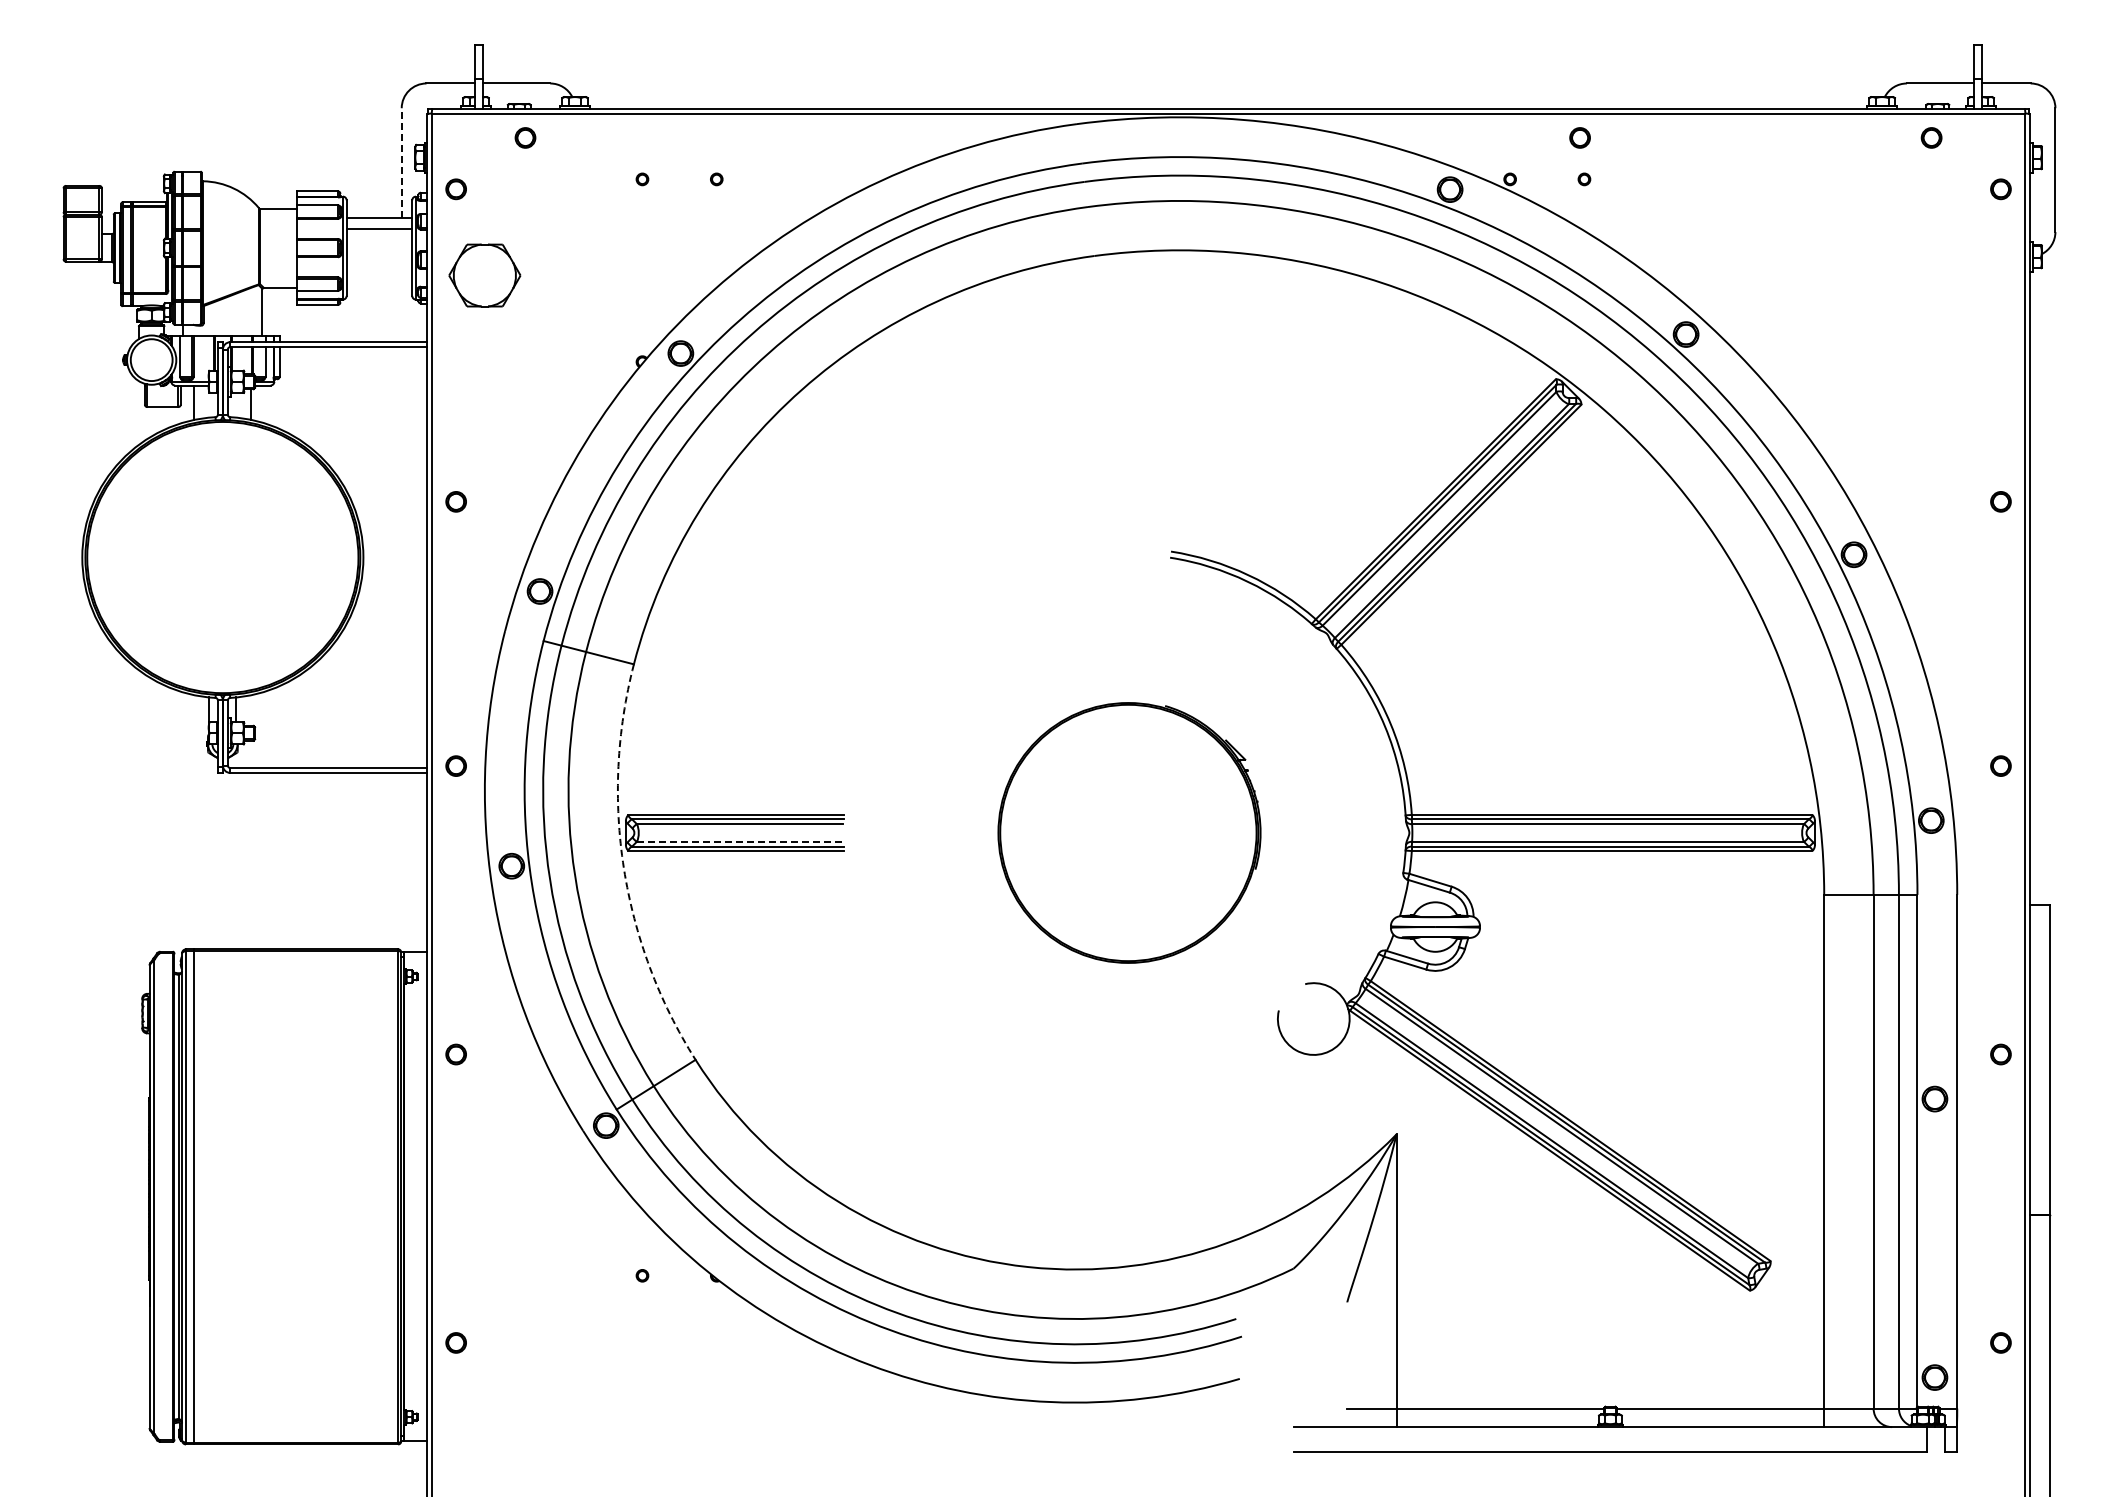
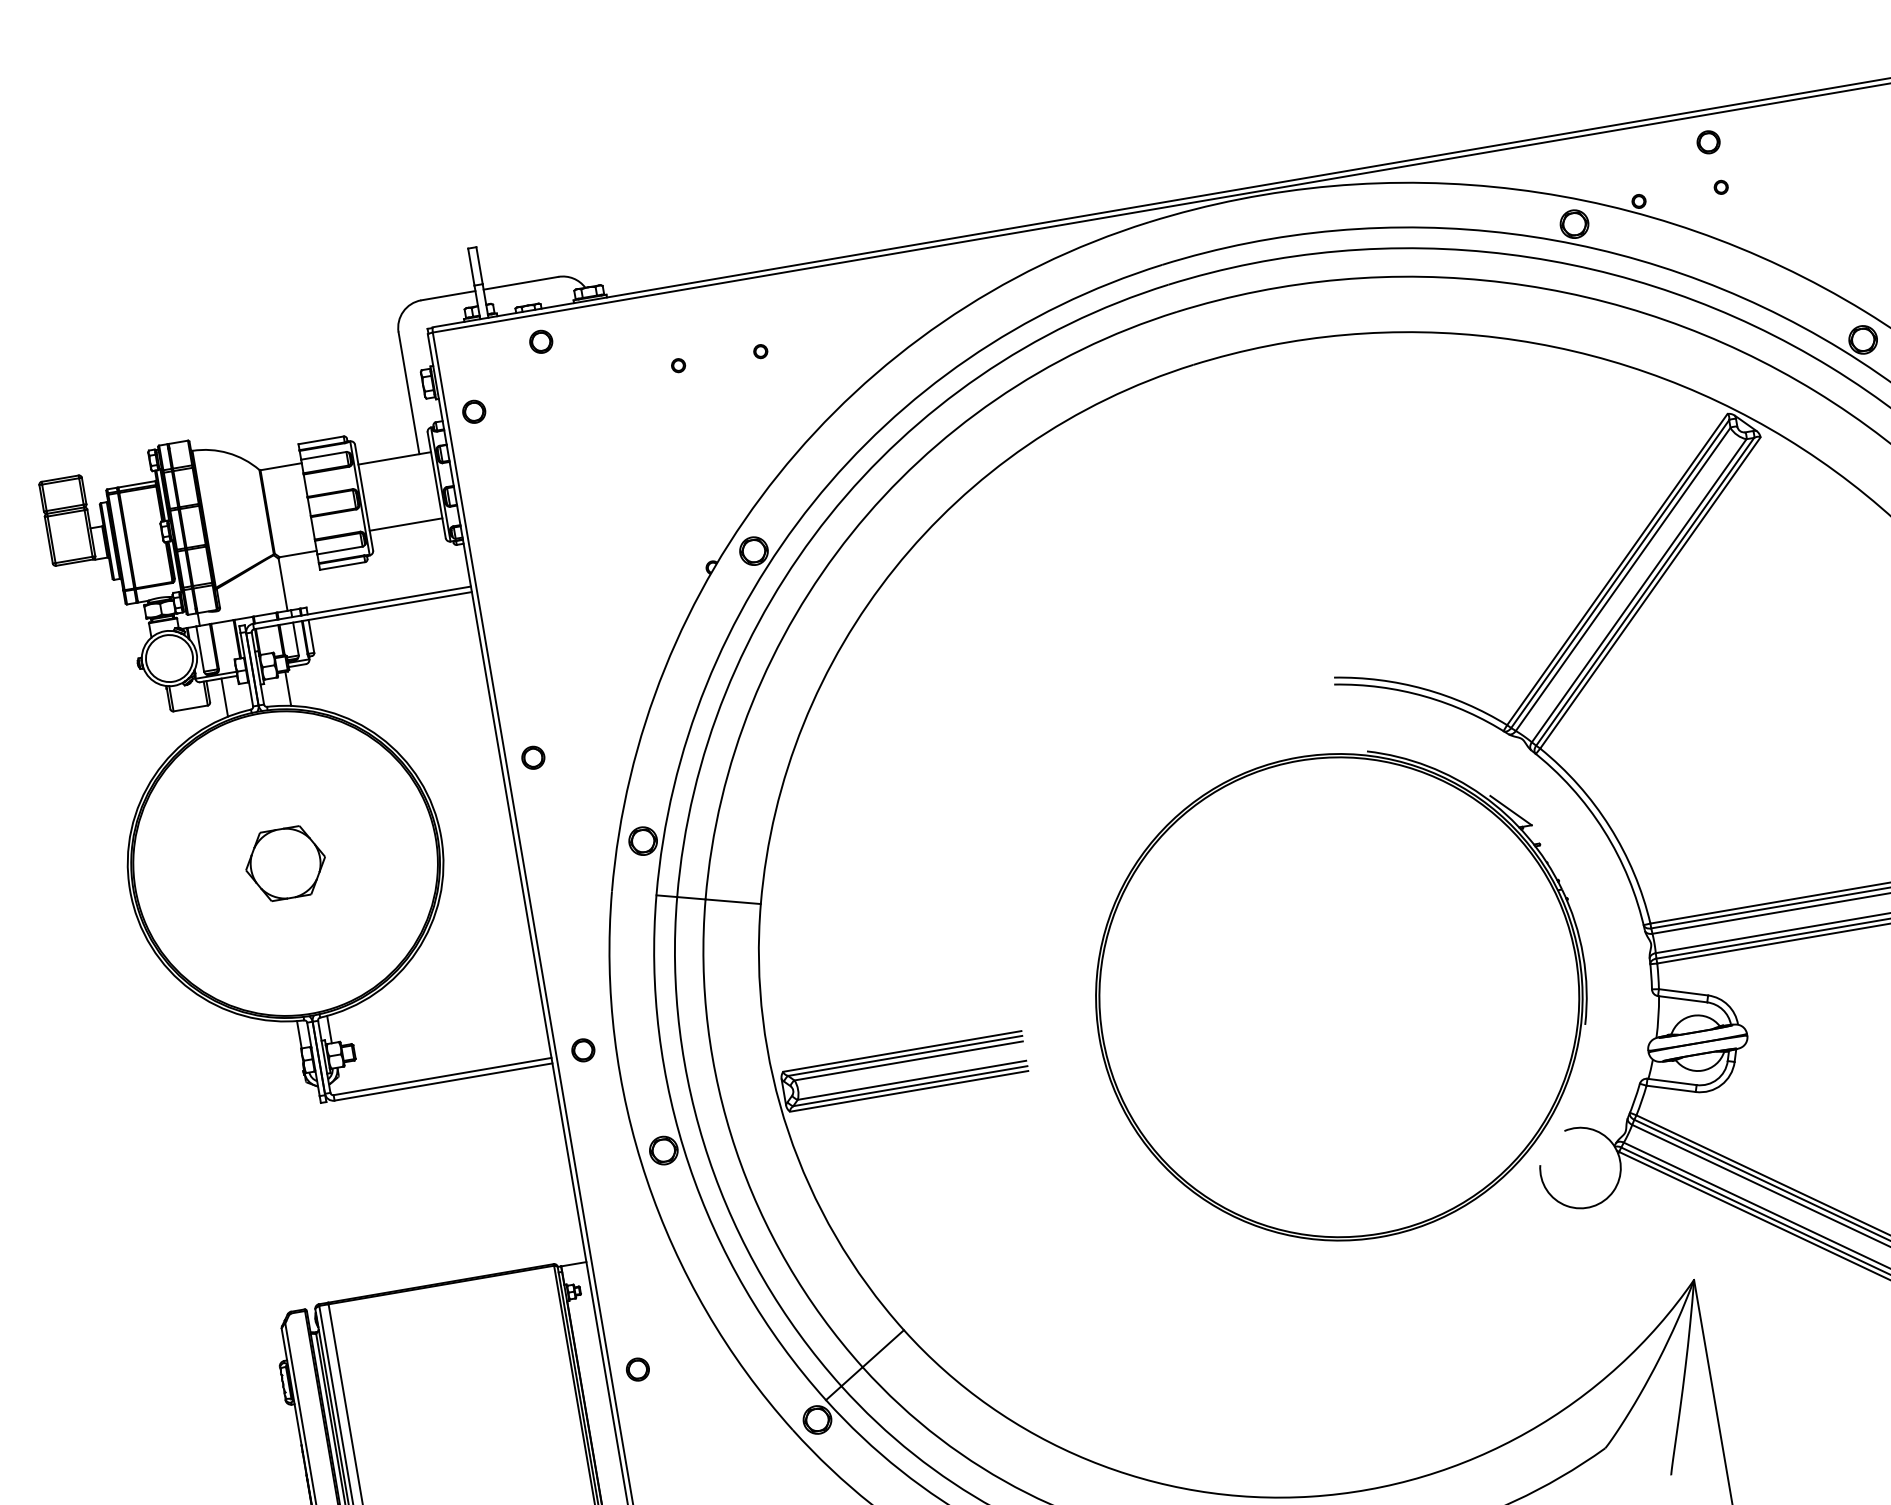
line: (401, 163) -> (408, 393), dashed -> solid
line: (379, 229) -> (406, 525), moved
part: (484, 275) -> (285, 863), moved
part: (1129, 832) -> (1341, 996), size x1.67
line: (740, 841) -> (912, 1079), dashed -> solid
arc: (623, 868) -> (787, 1132), dashed -> solid

